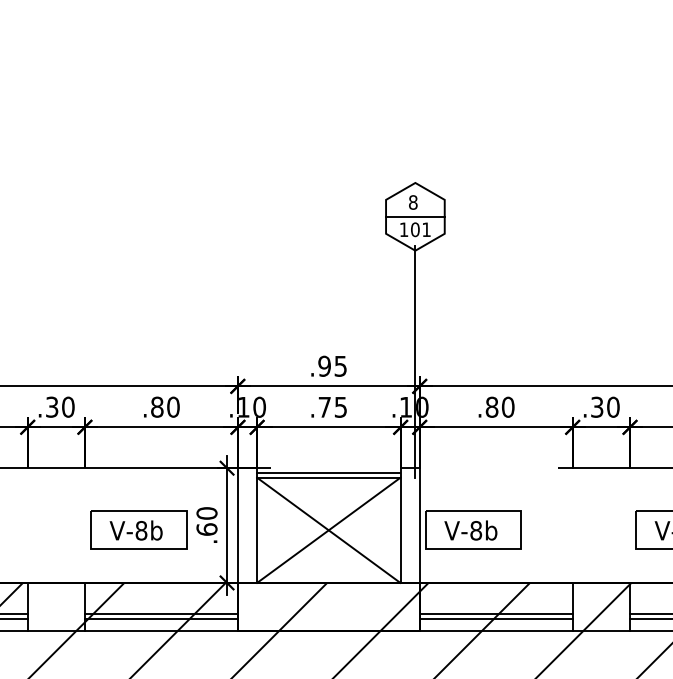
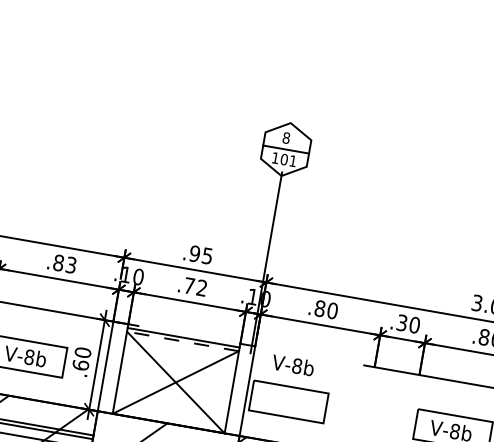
text: (173, 406) -> (71, 264), .80 -> .83
text: (340, 406) -> (201, 287), .75 -> .72
line: (328, 477) -> (182, 341), solid -> dashed
text: (470, 530) -> (292, 365), moved

